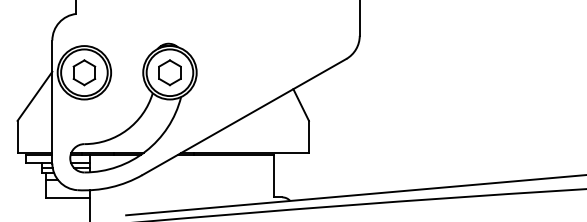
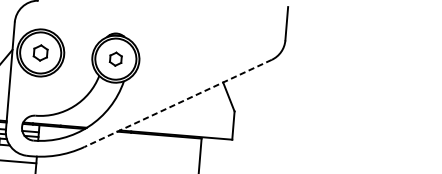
part: (84, 72) -> (40, 52), size x0.7
part: (169, 72) -> (115, 58), size x0.6
line: (244, 117) -> (178, 103), solid -> dashed

